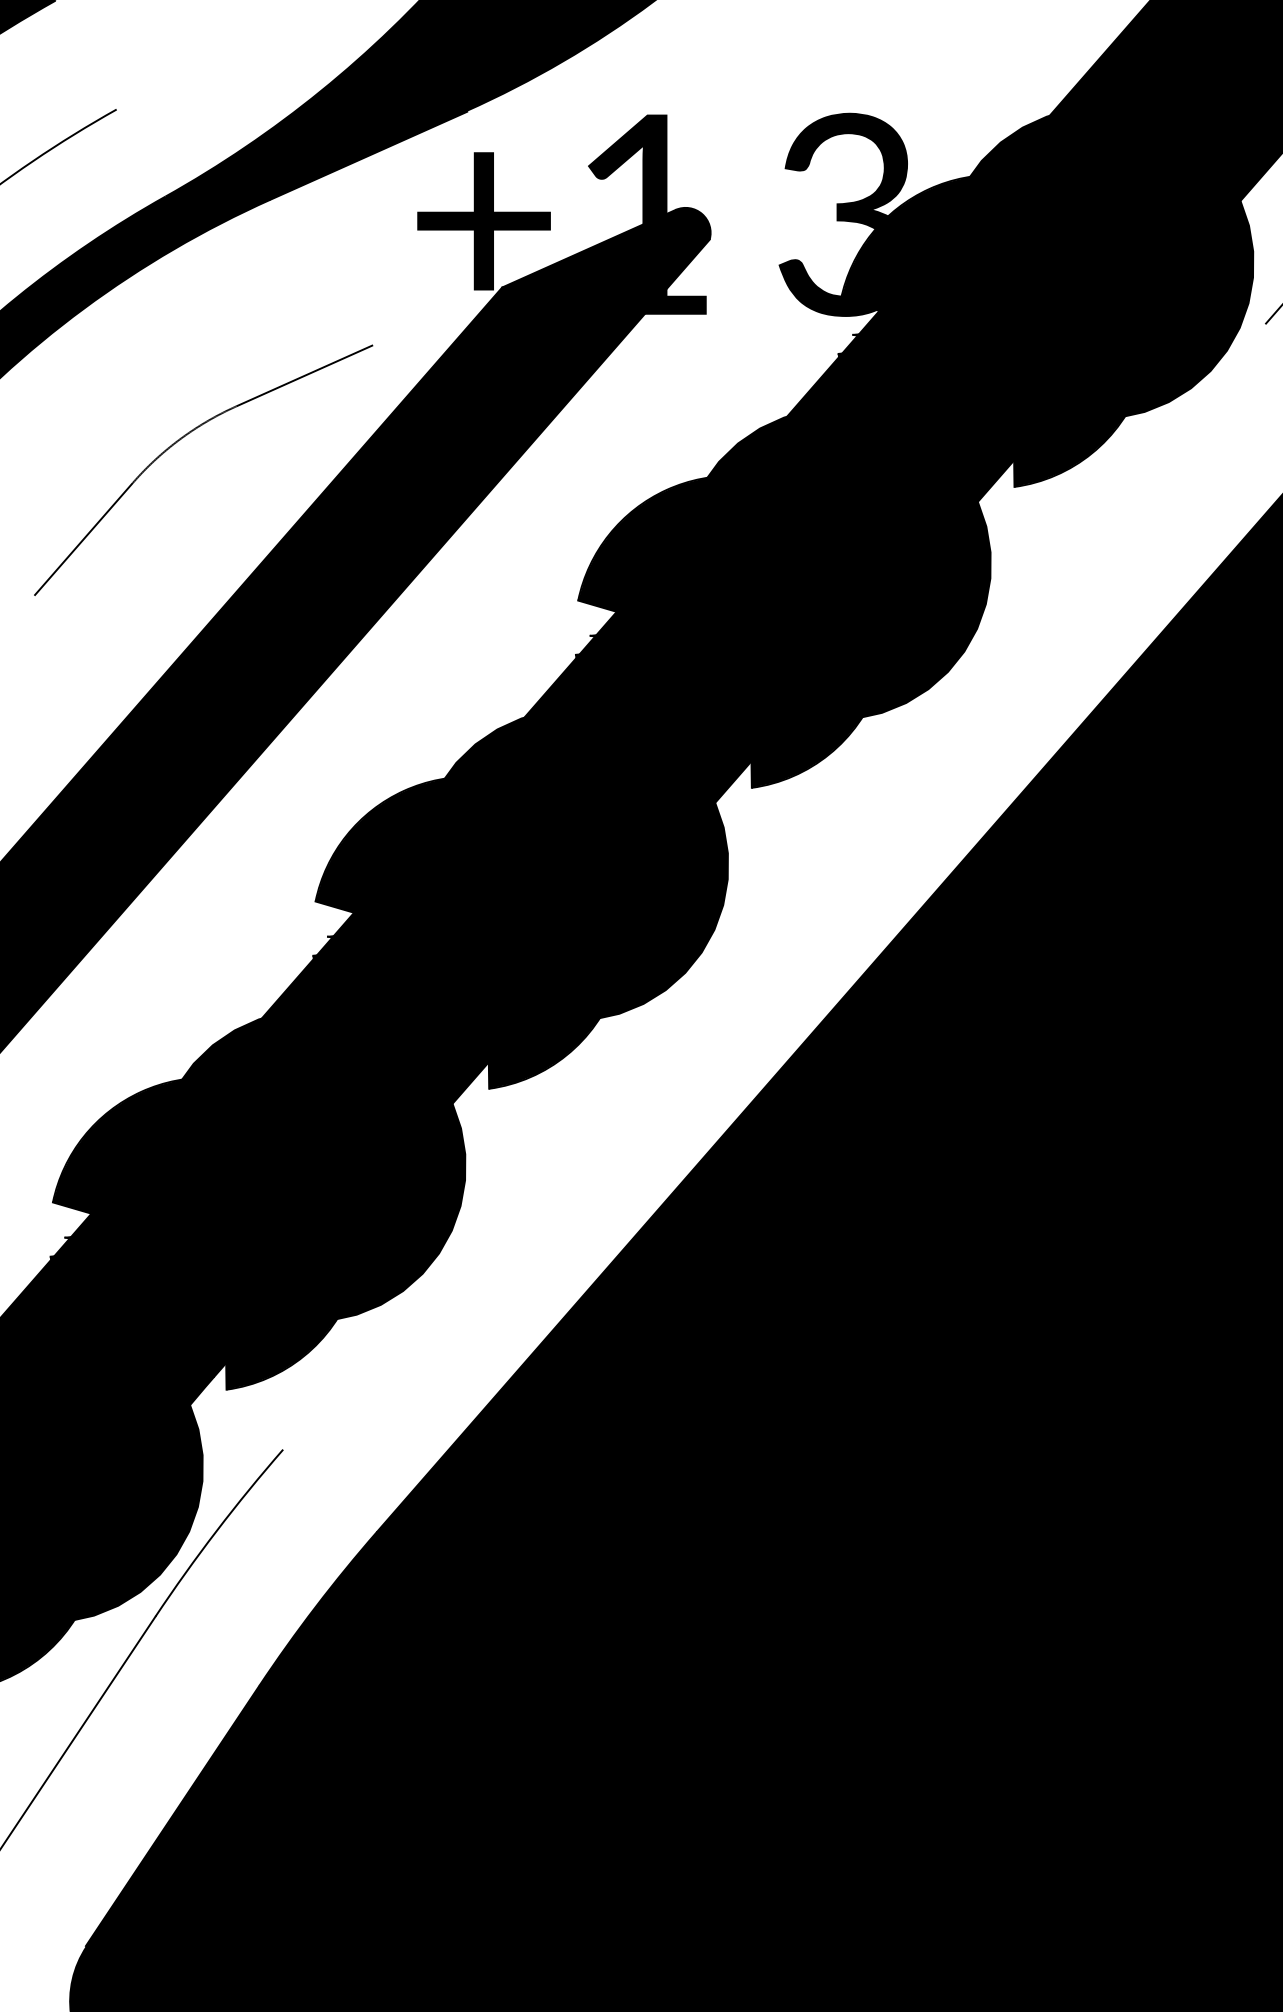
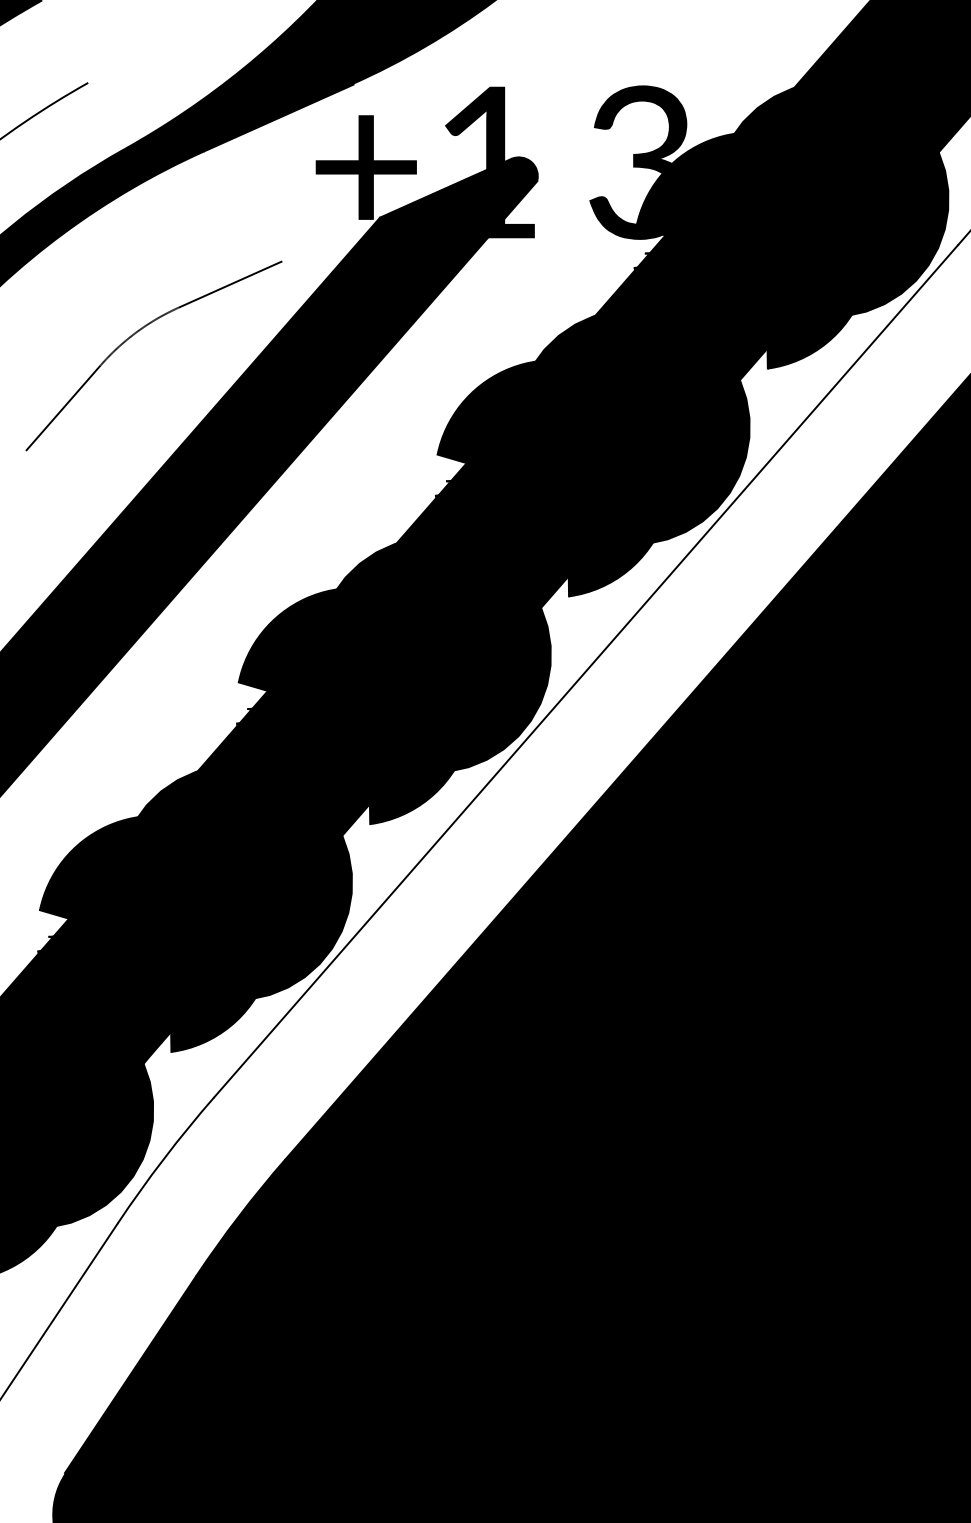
line: (774, 885) -> (586, 670), added

